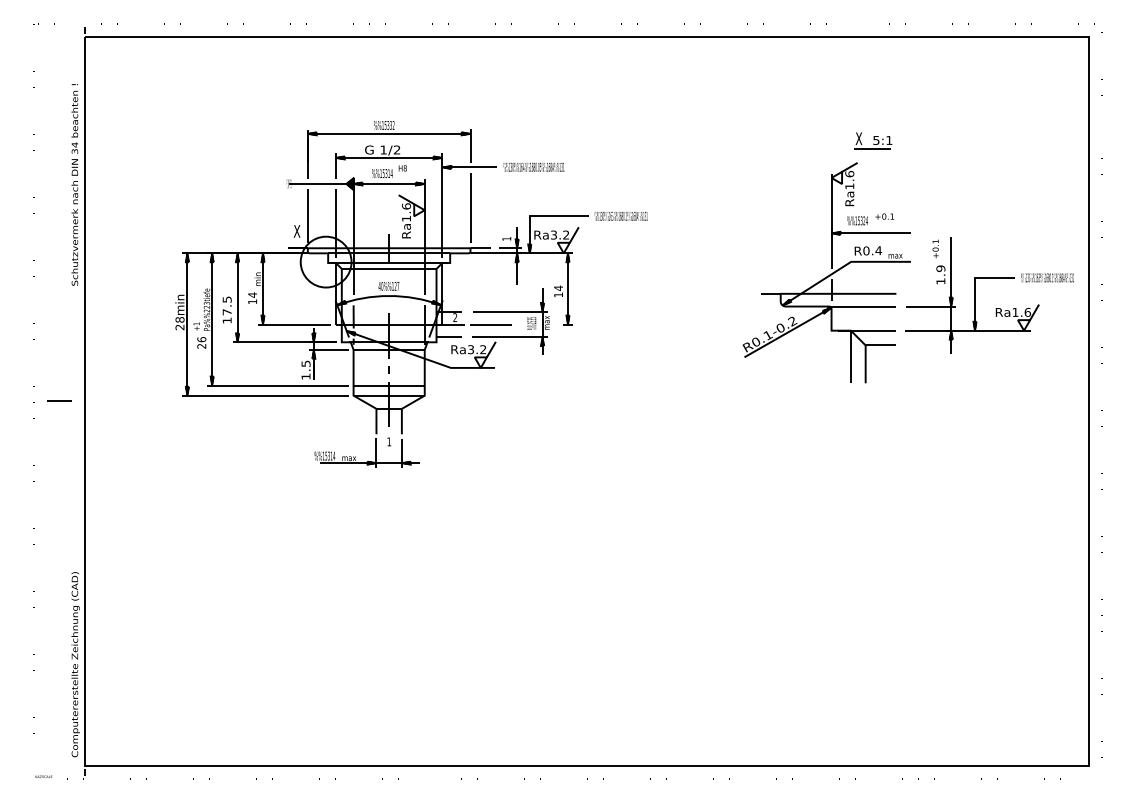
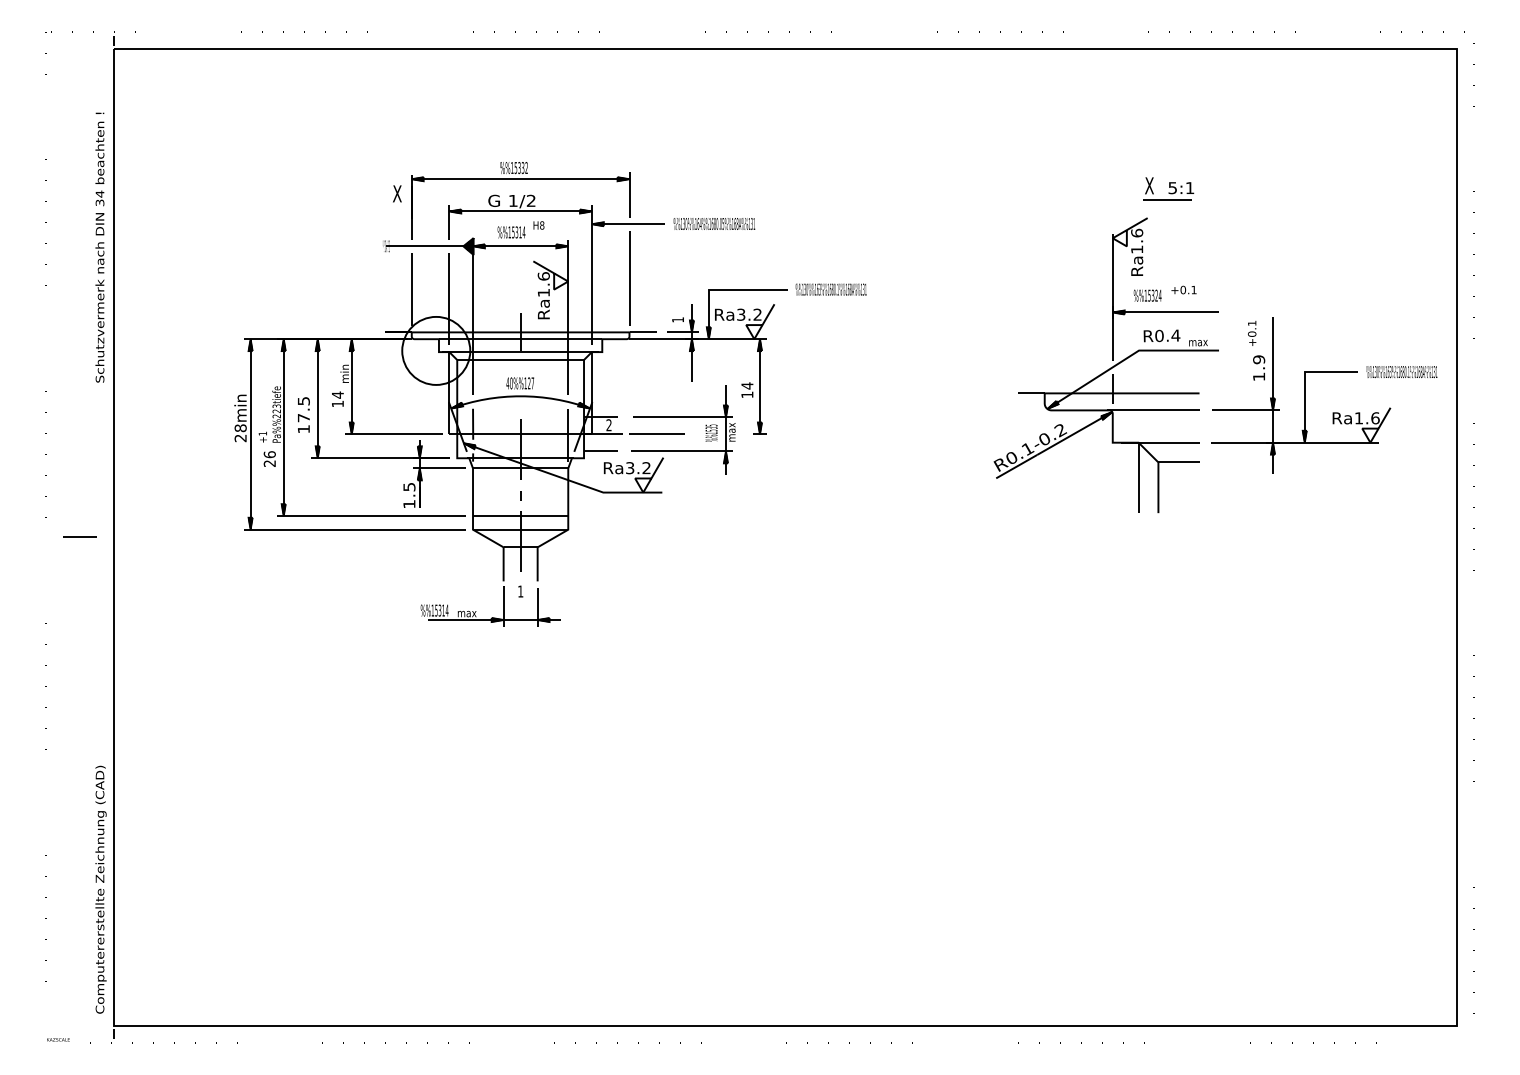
part: (297, 231) -> (397, 193), moved

